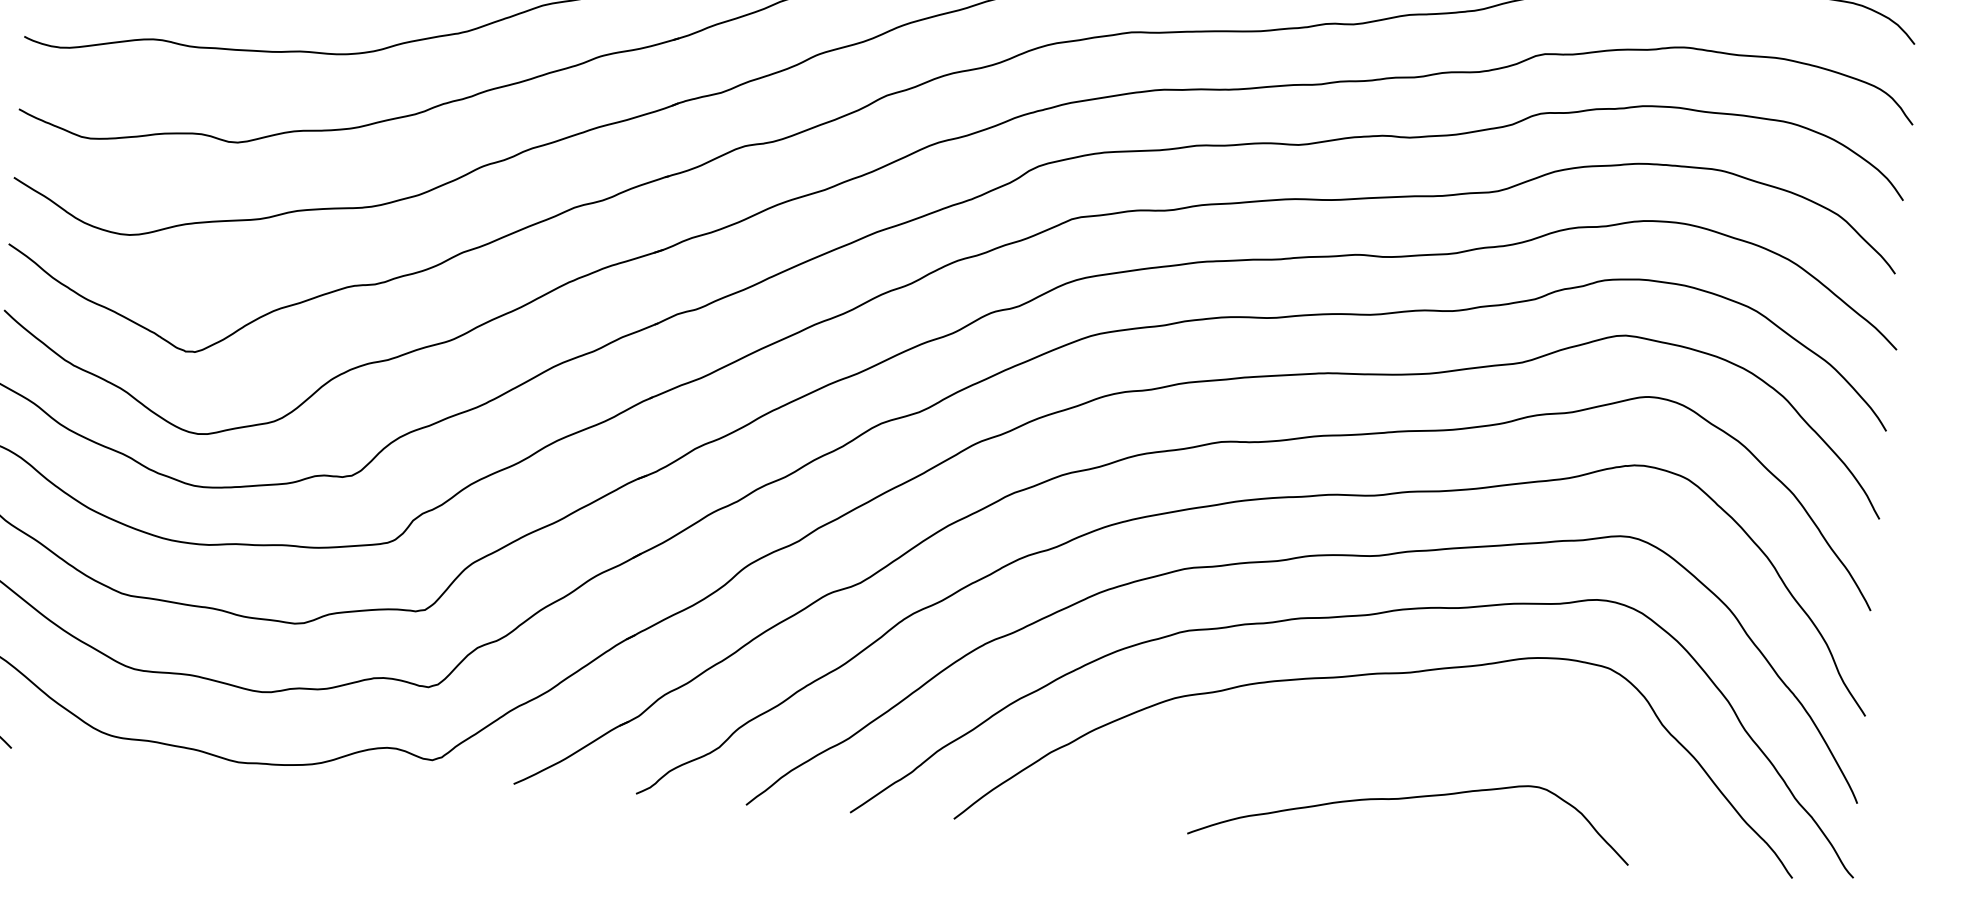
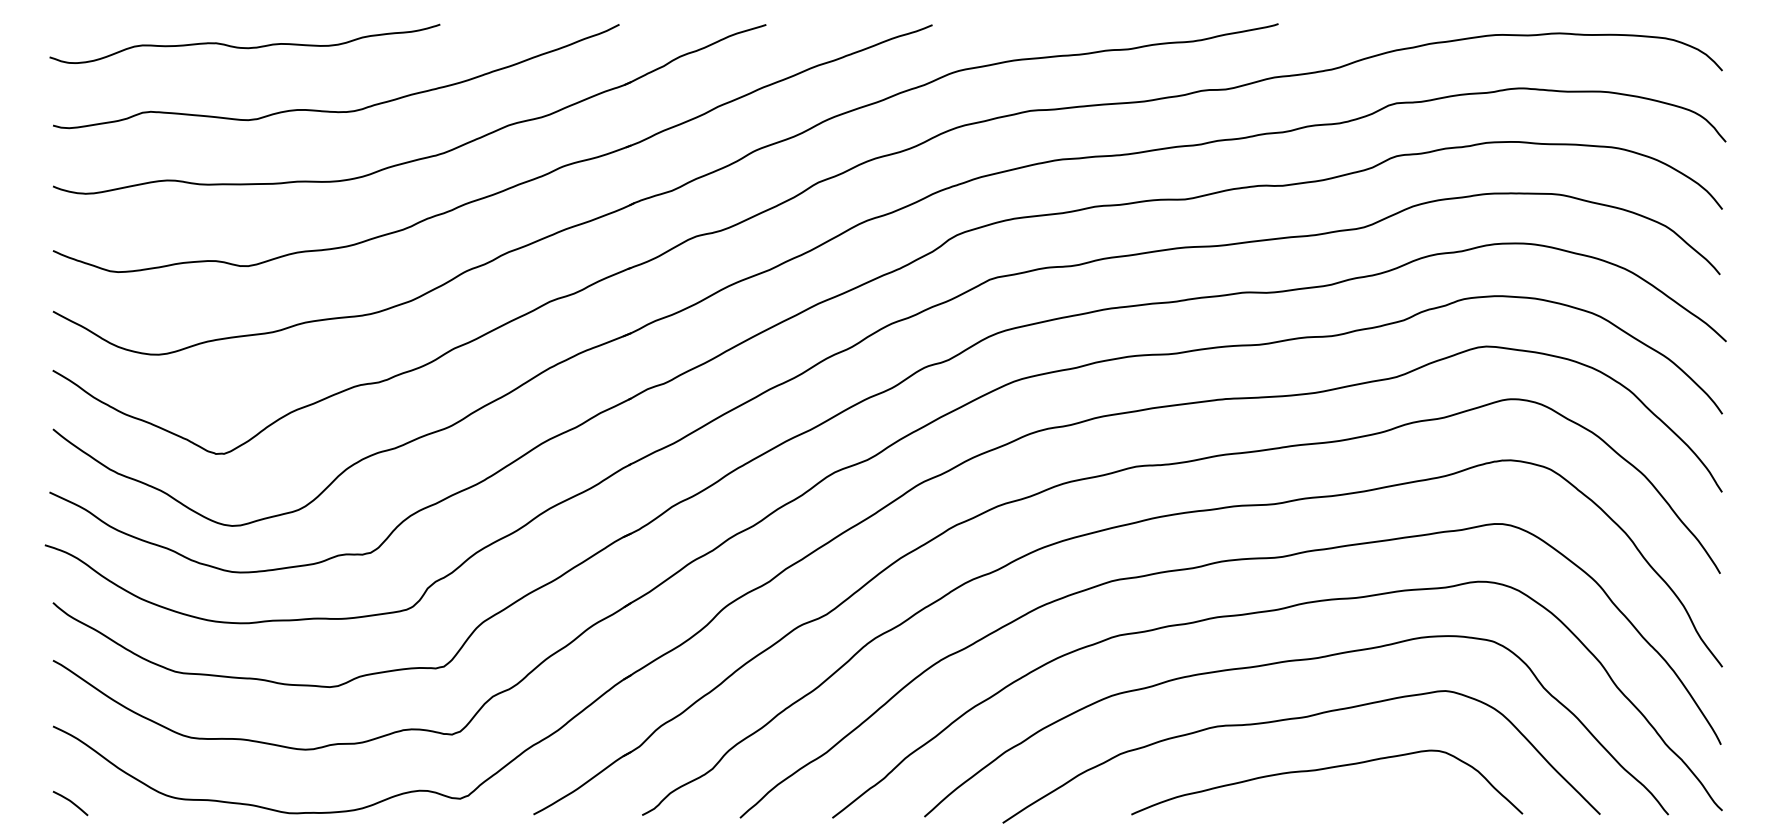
curve: (1382, 740) -> (1297, 719), added

